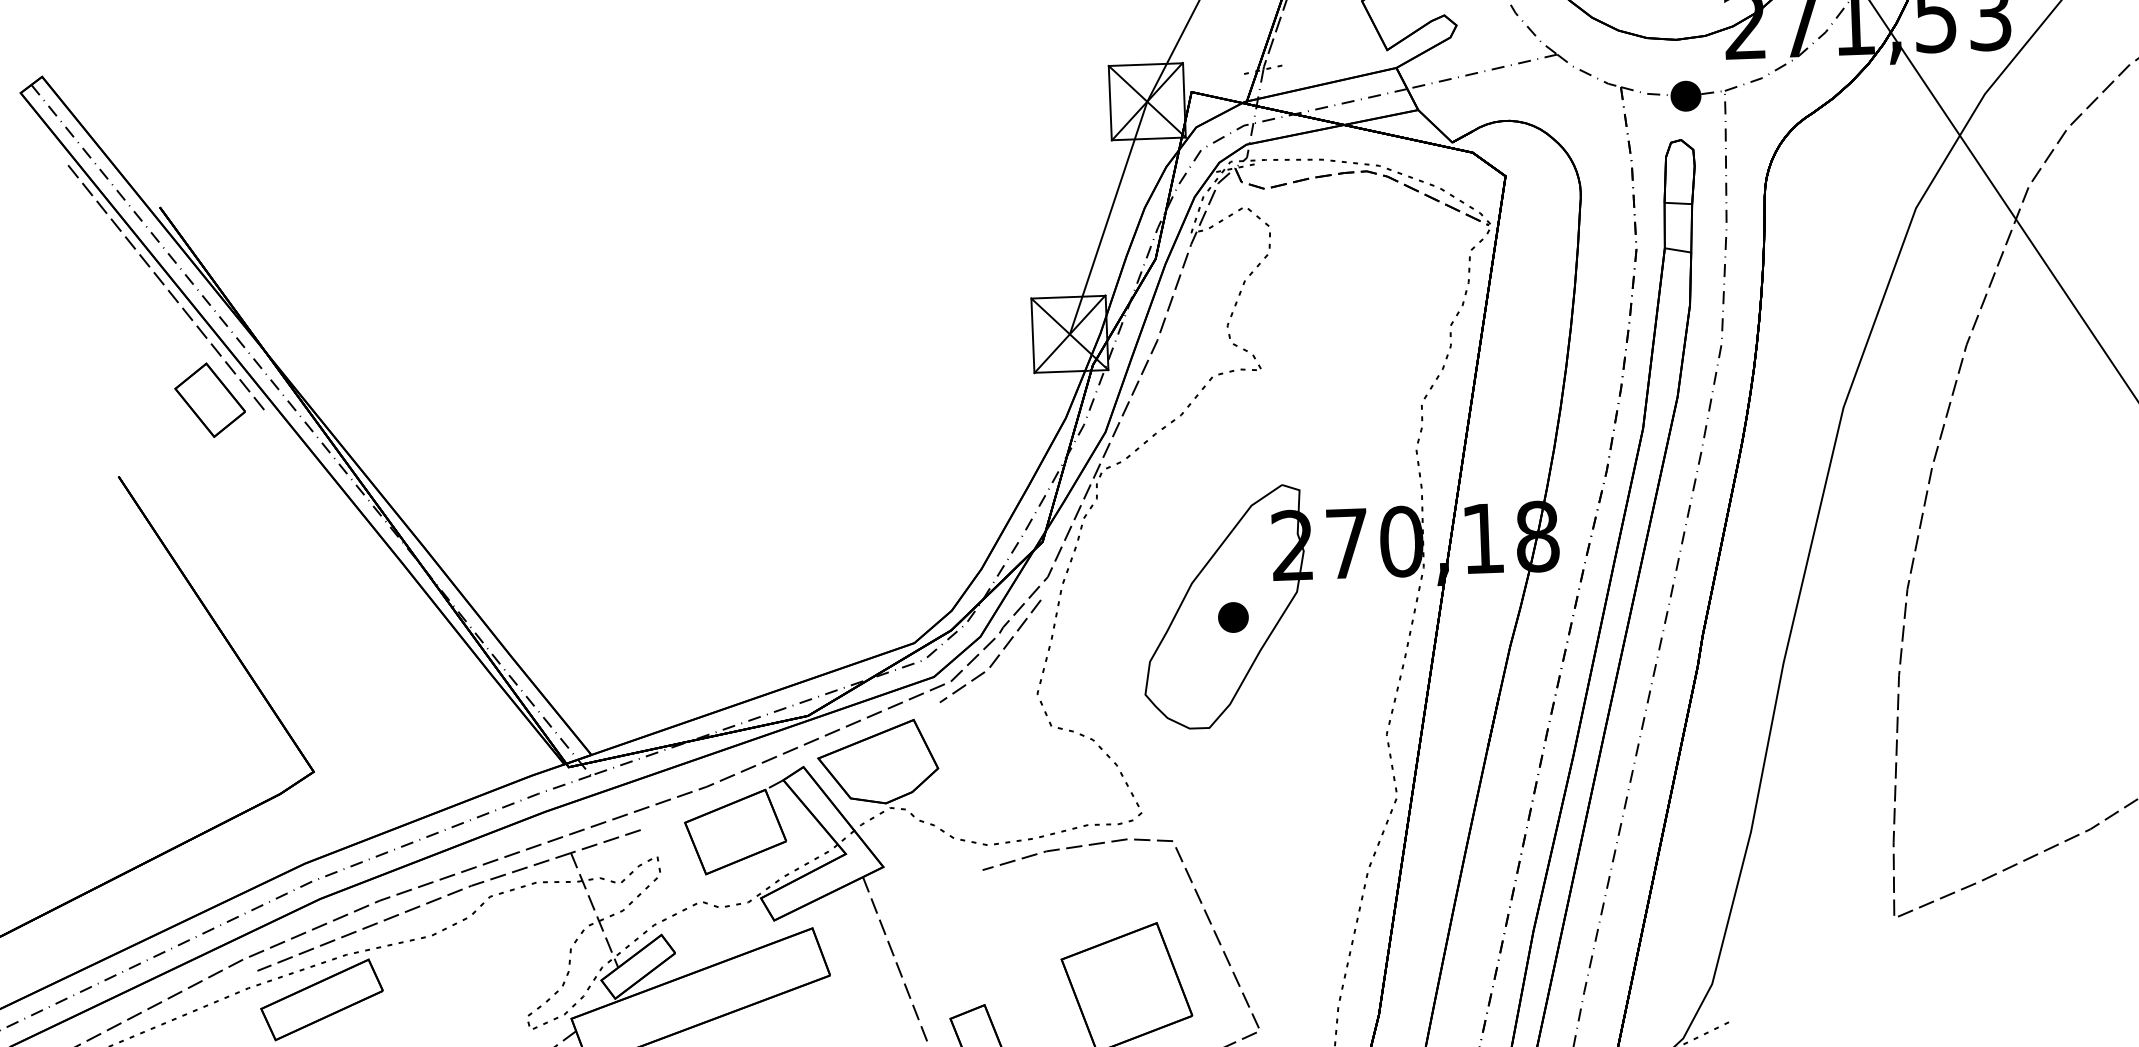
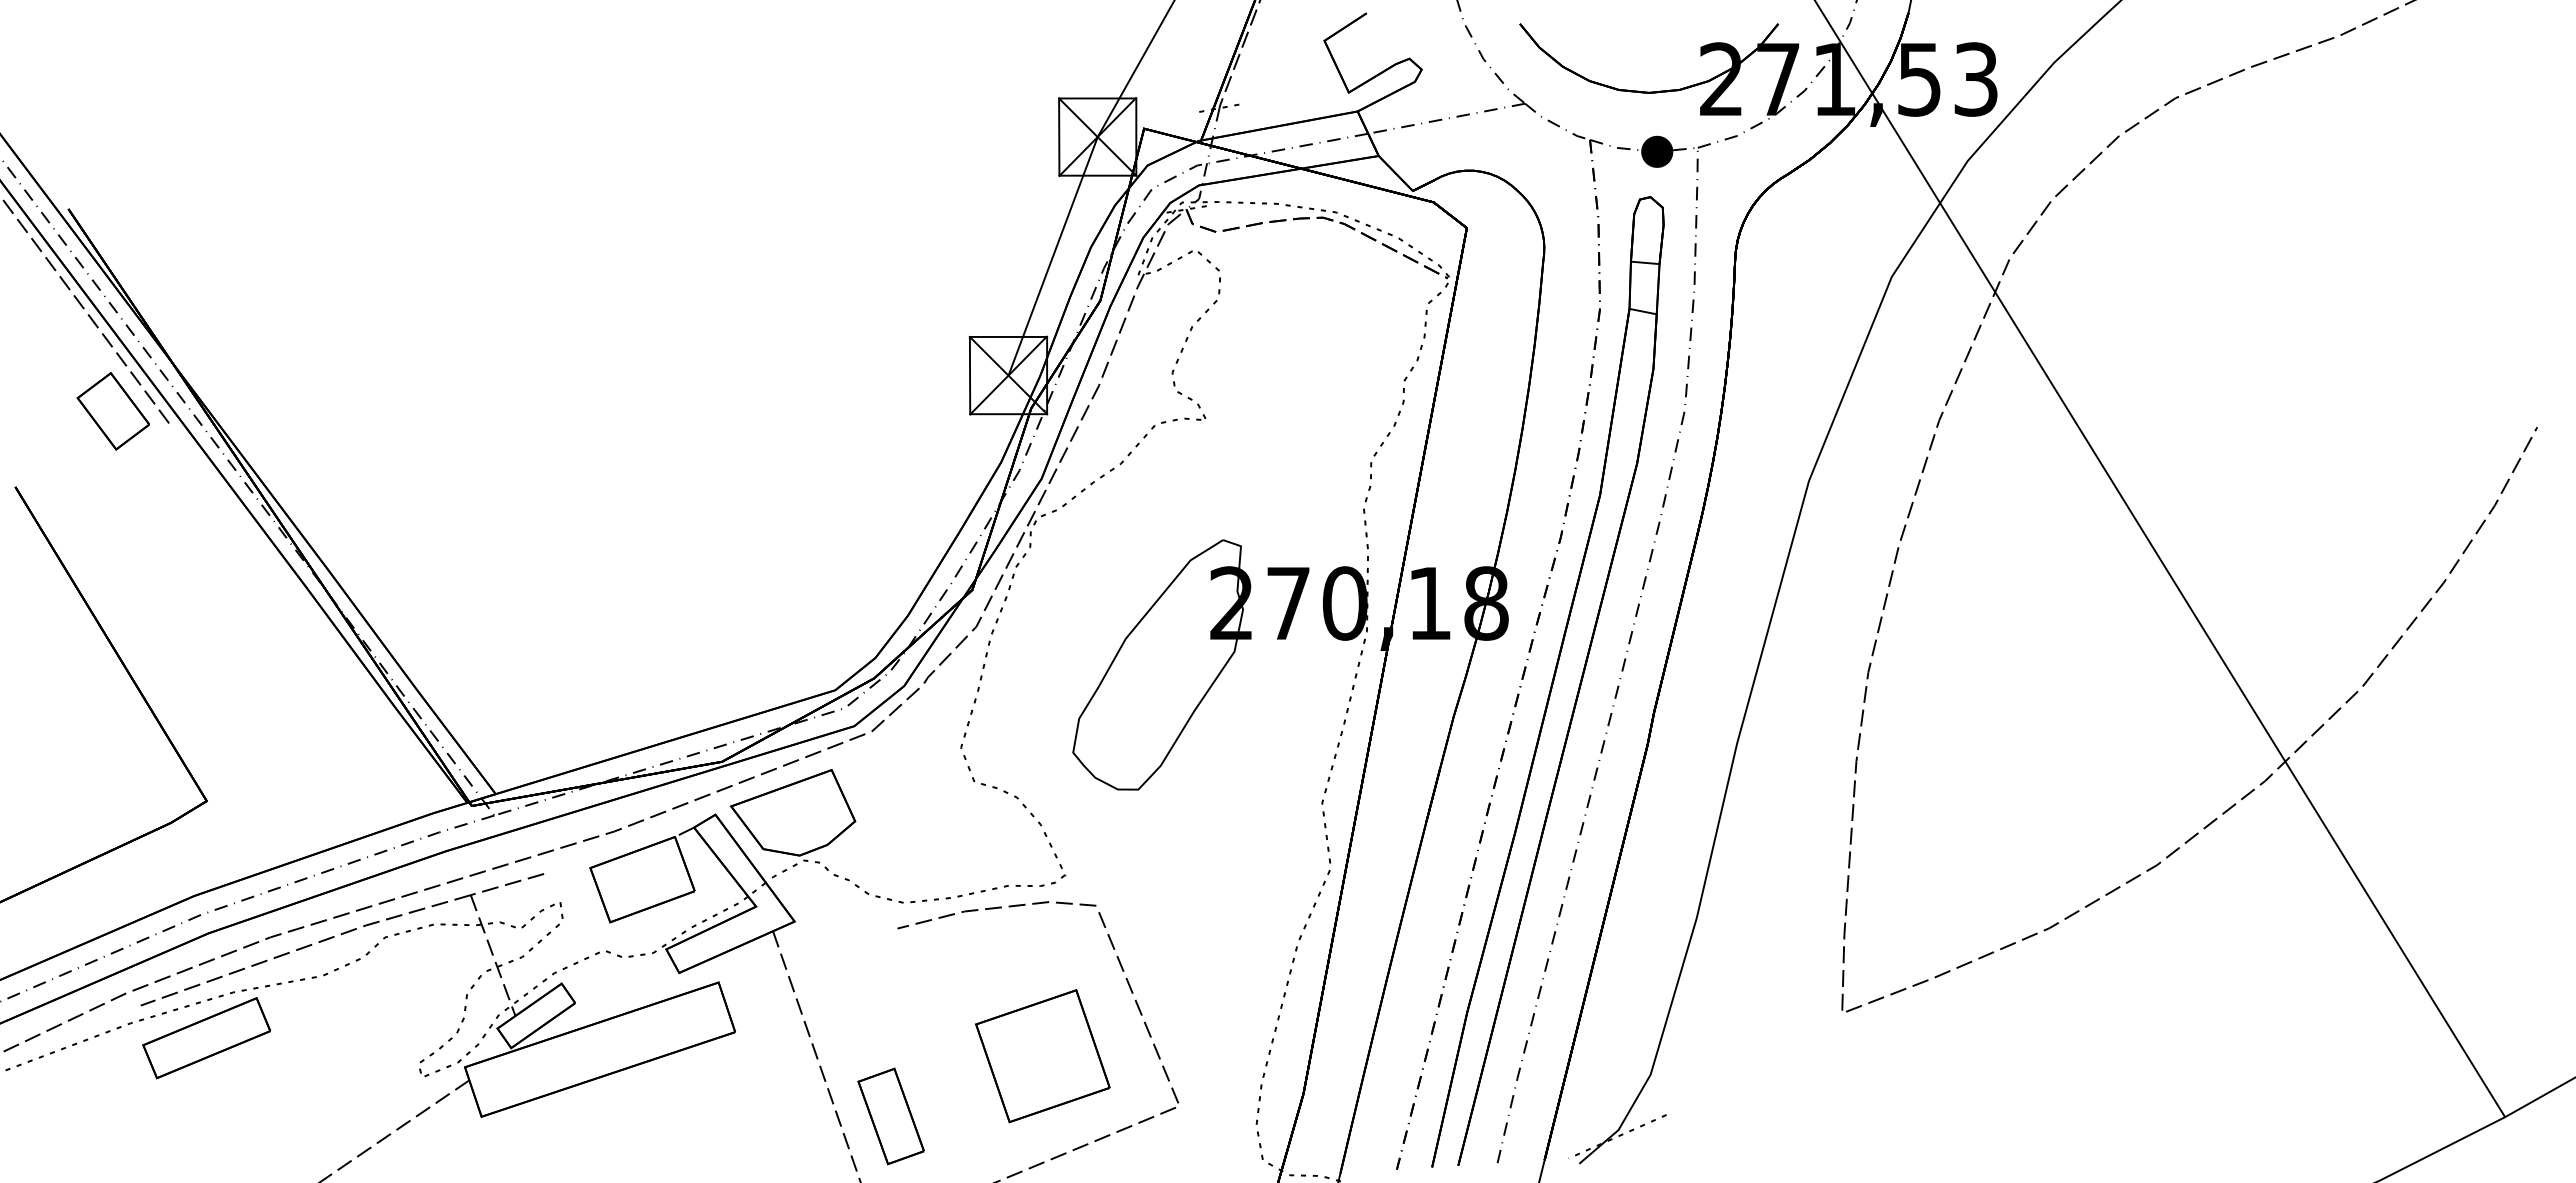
part: (1233, 617) -> (1167, 675), removed
line: (996, 656) -> (920, 707), removed

